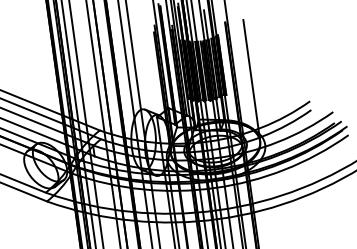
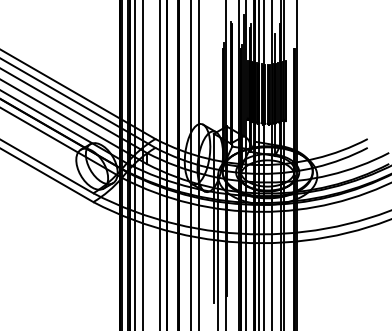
line: (251, 79) -> (312, 109), removed

